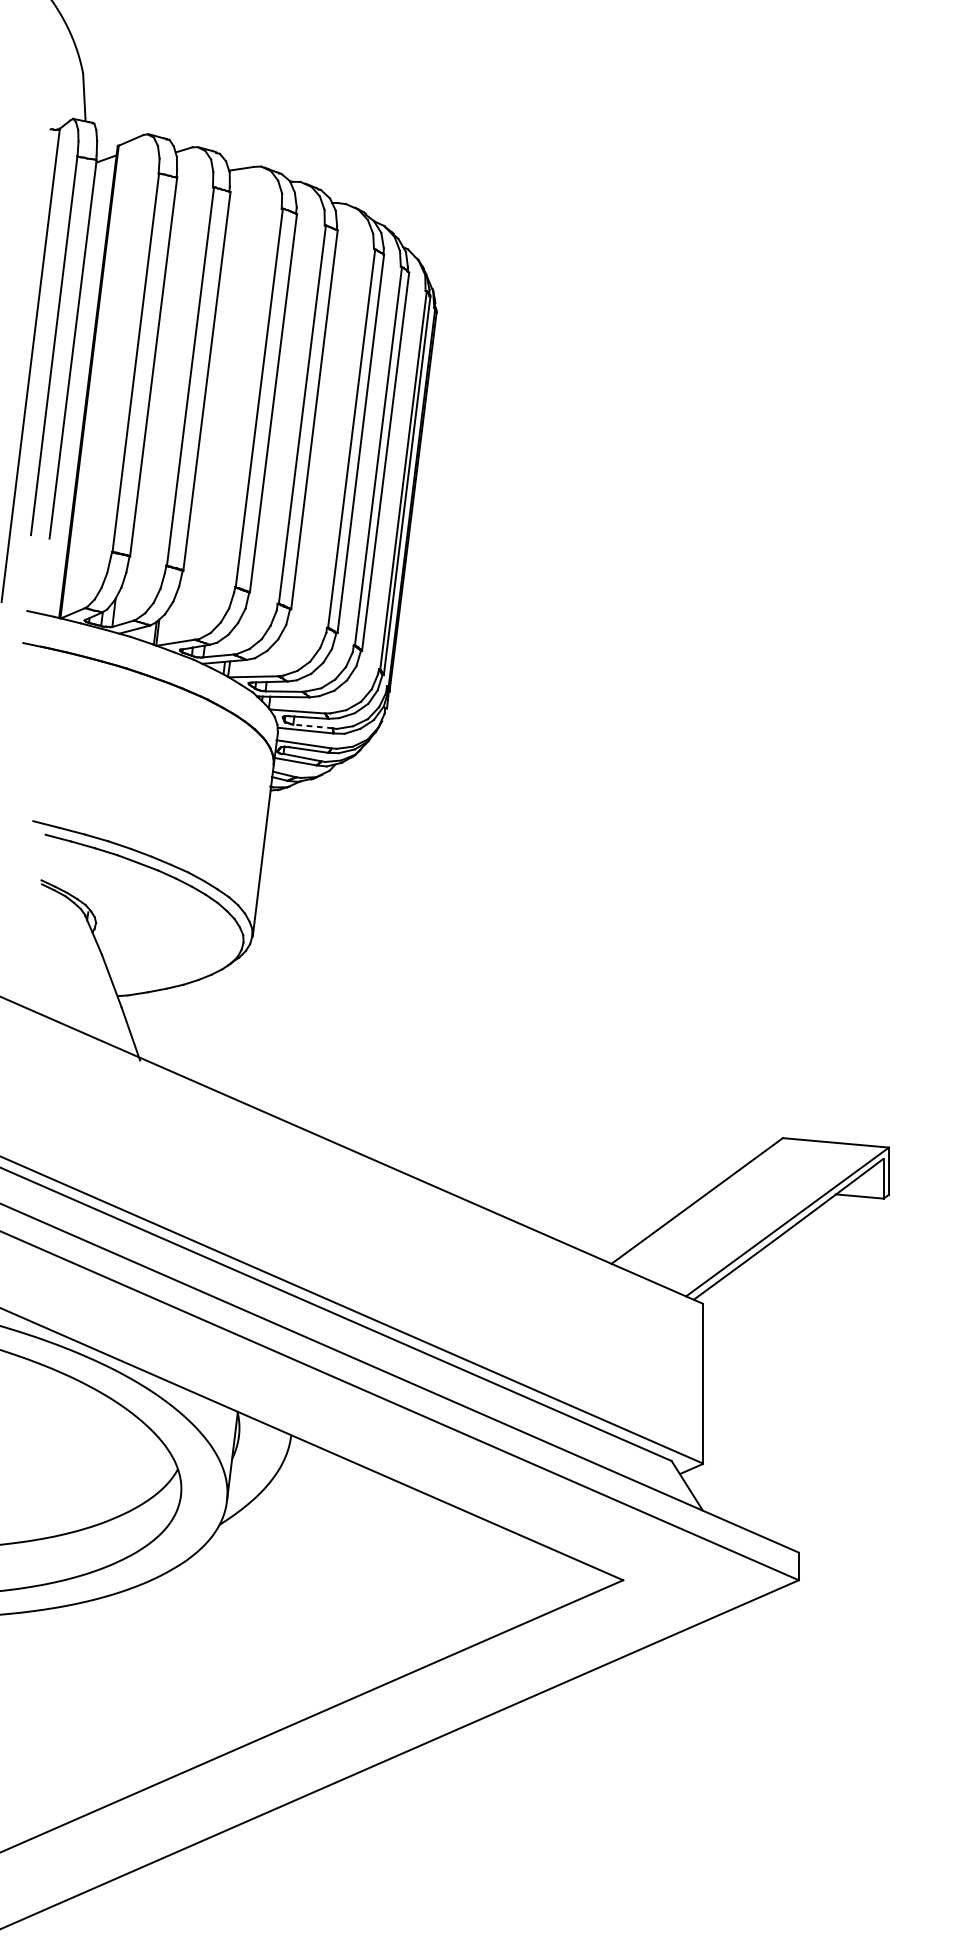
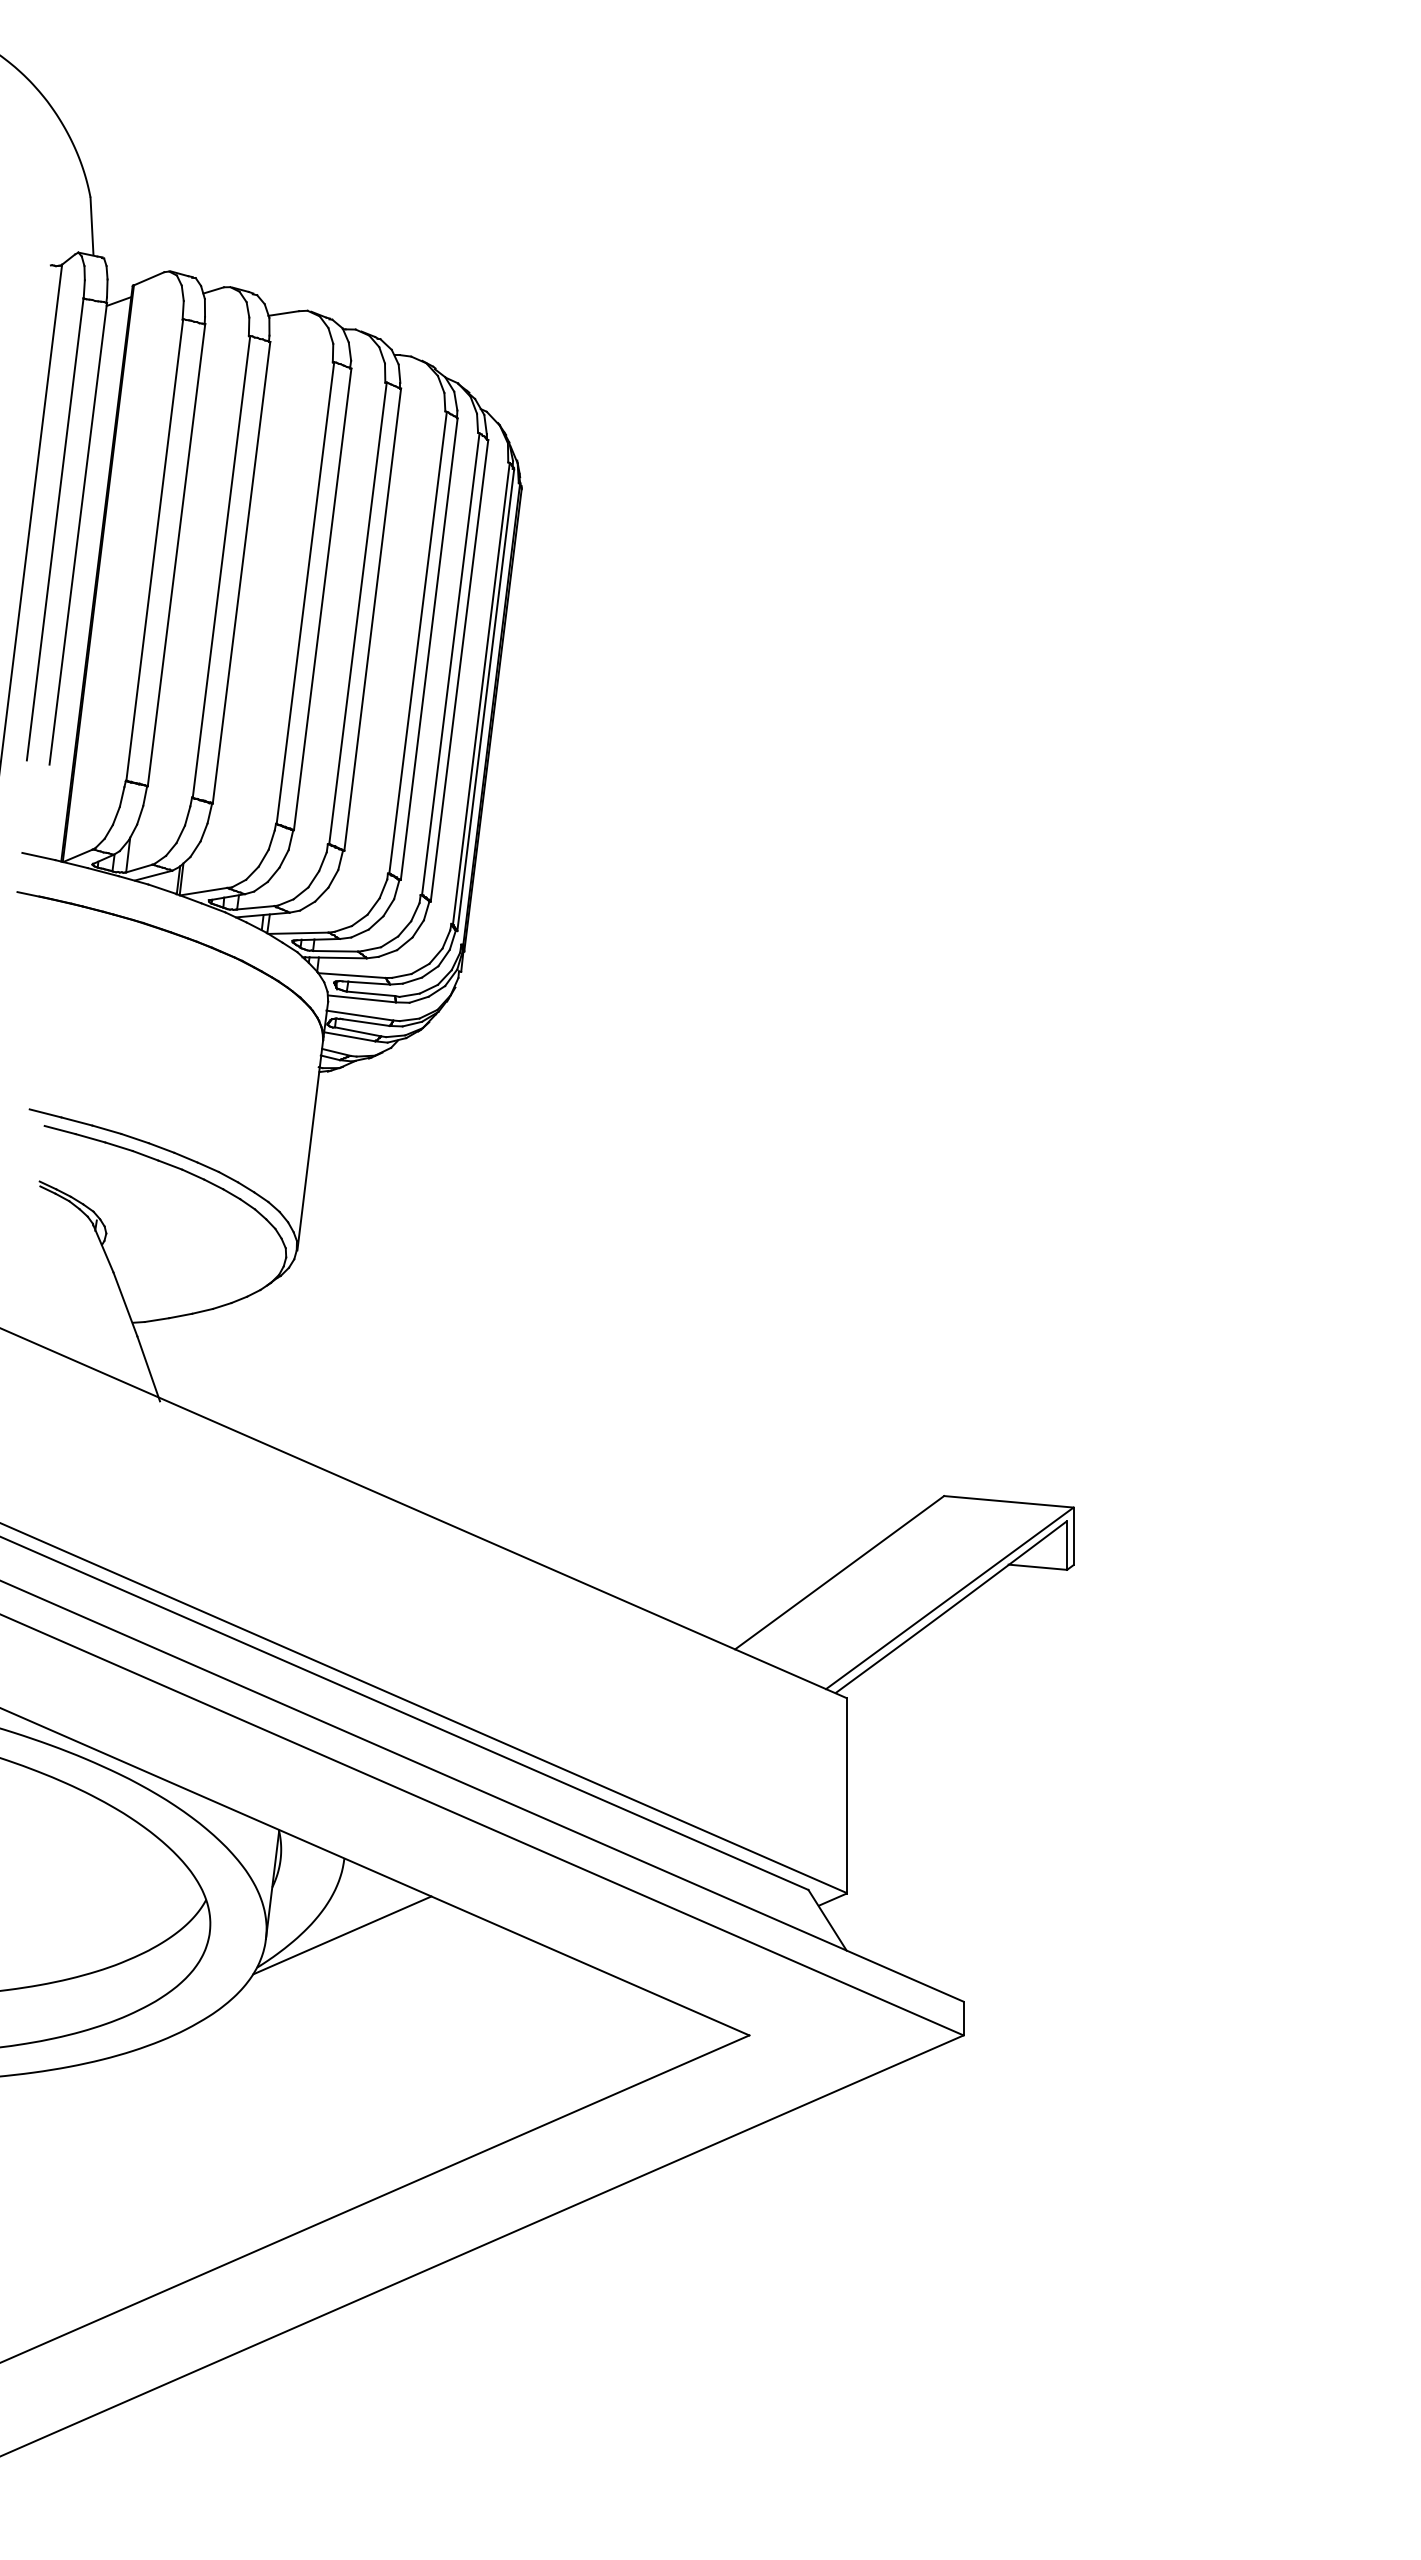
line: (312, 726) -> (370, 993), dashed -> solid
line: (289, 1498) -> (342, 1935), added

